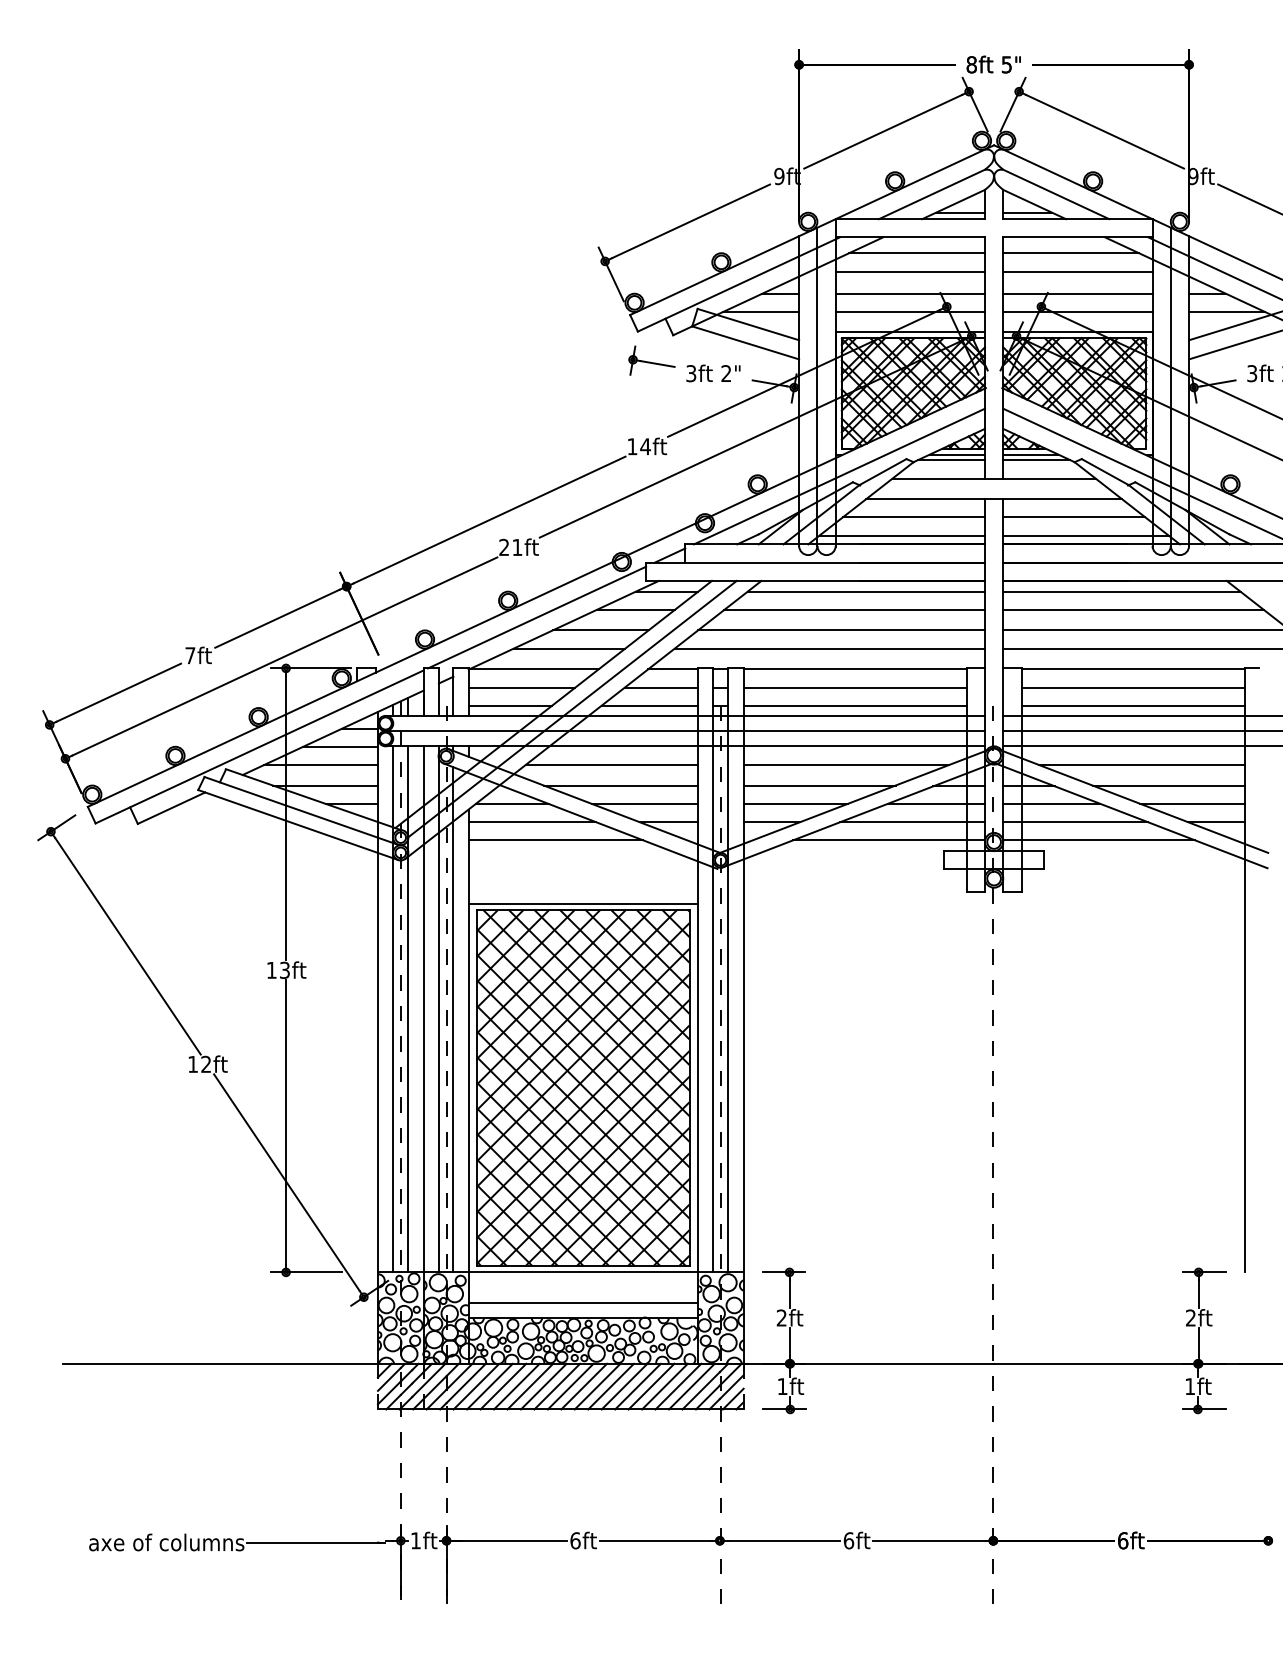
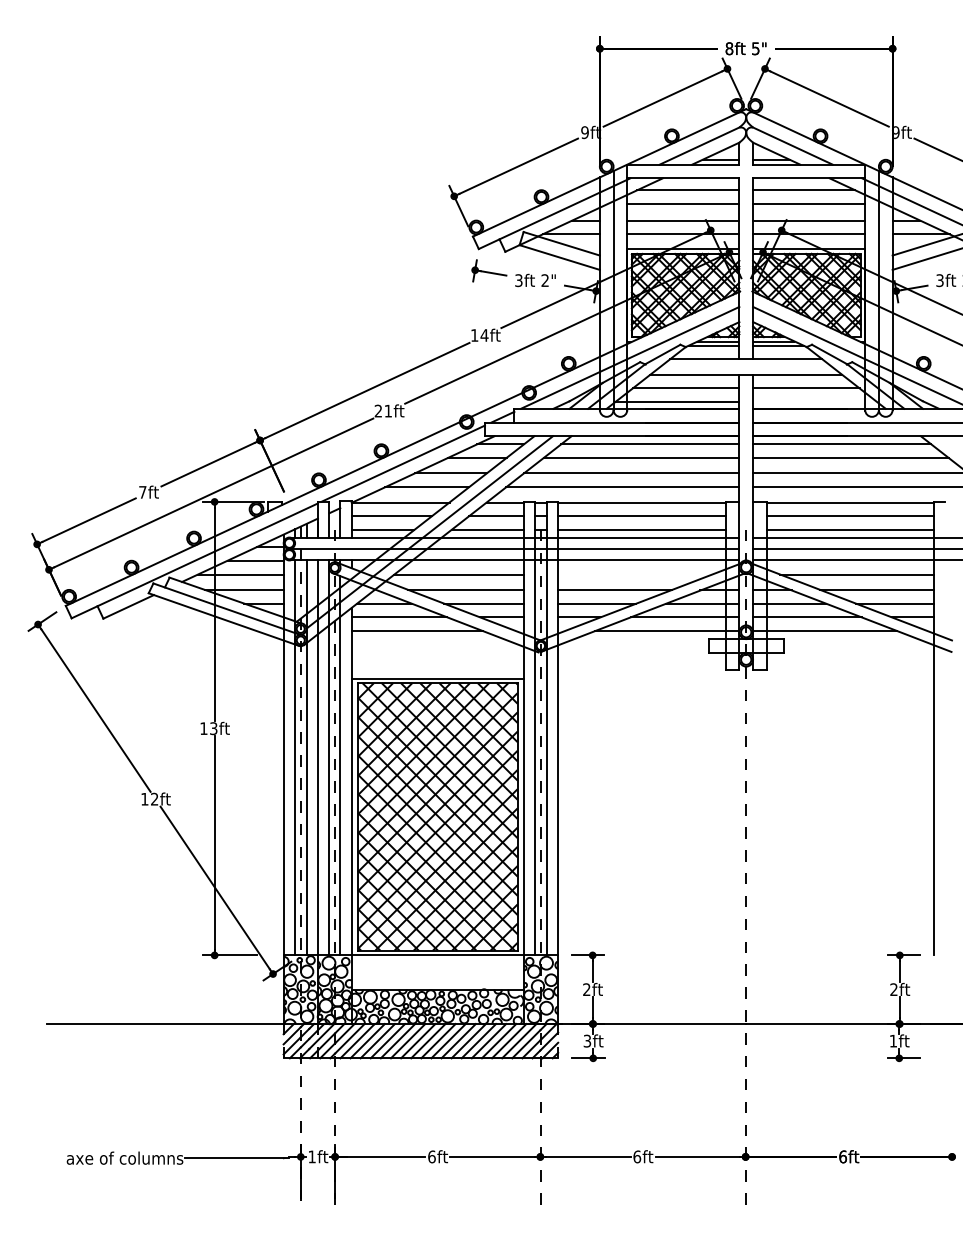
line: (1085, 535) -> (814, 402), removed
line: (845, 765) -> (634, 574), removed
line: (582, 1302) -> (437, 978), removed
text: (782, 1386) -> (587, 1041), 1ft -> 3ft

